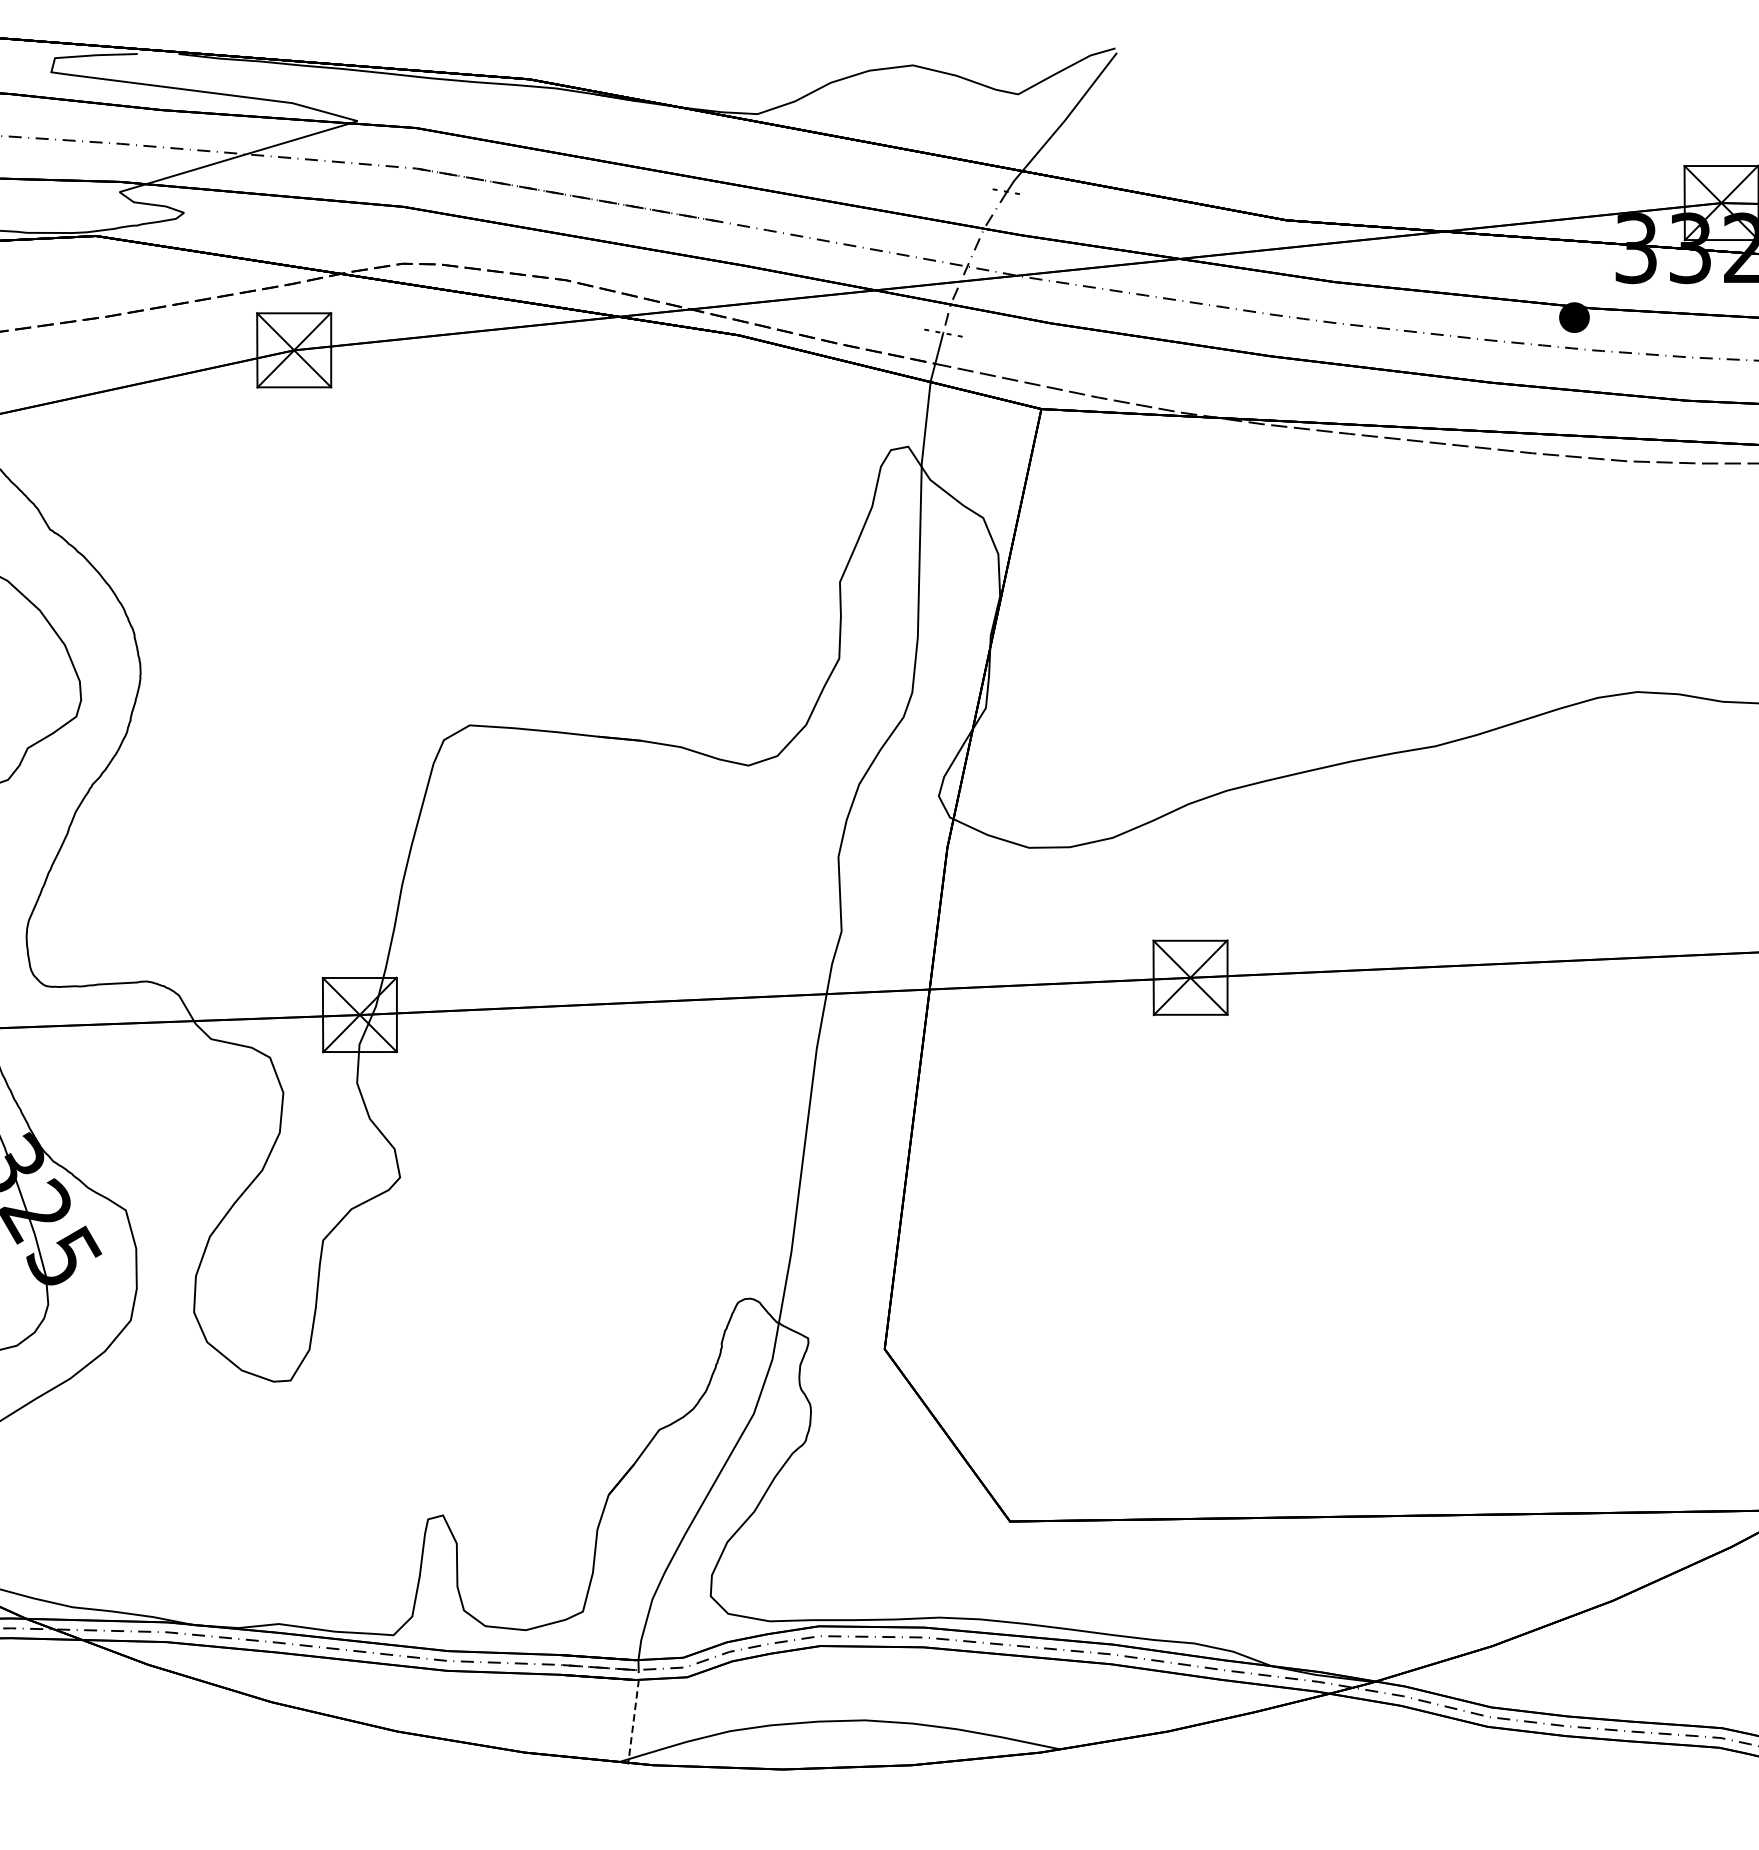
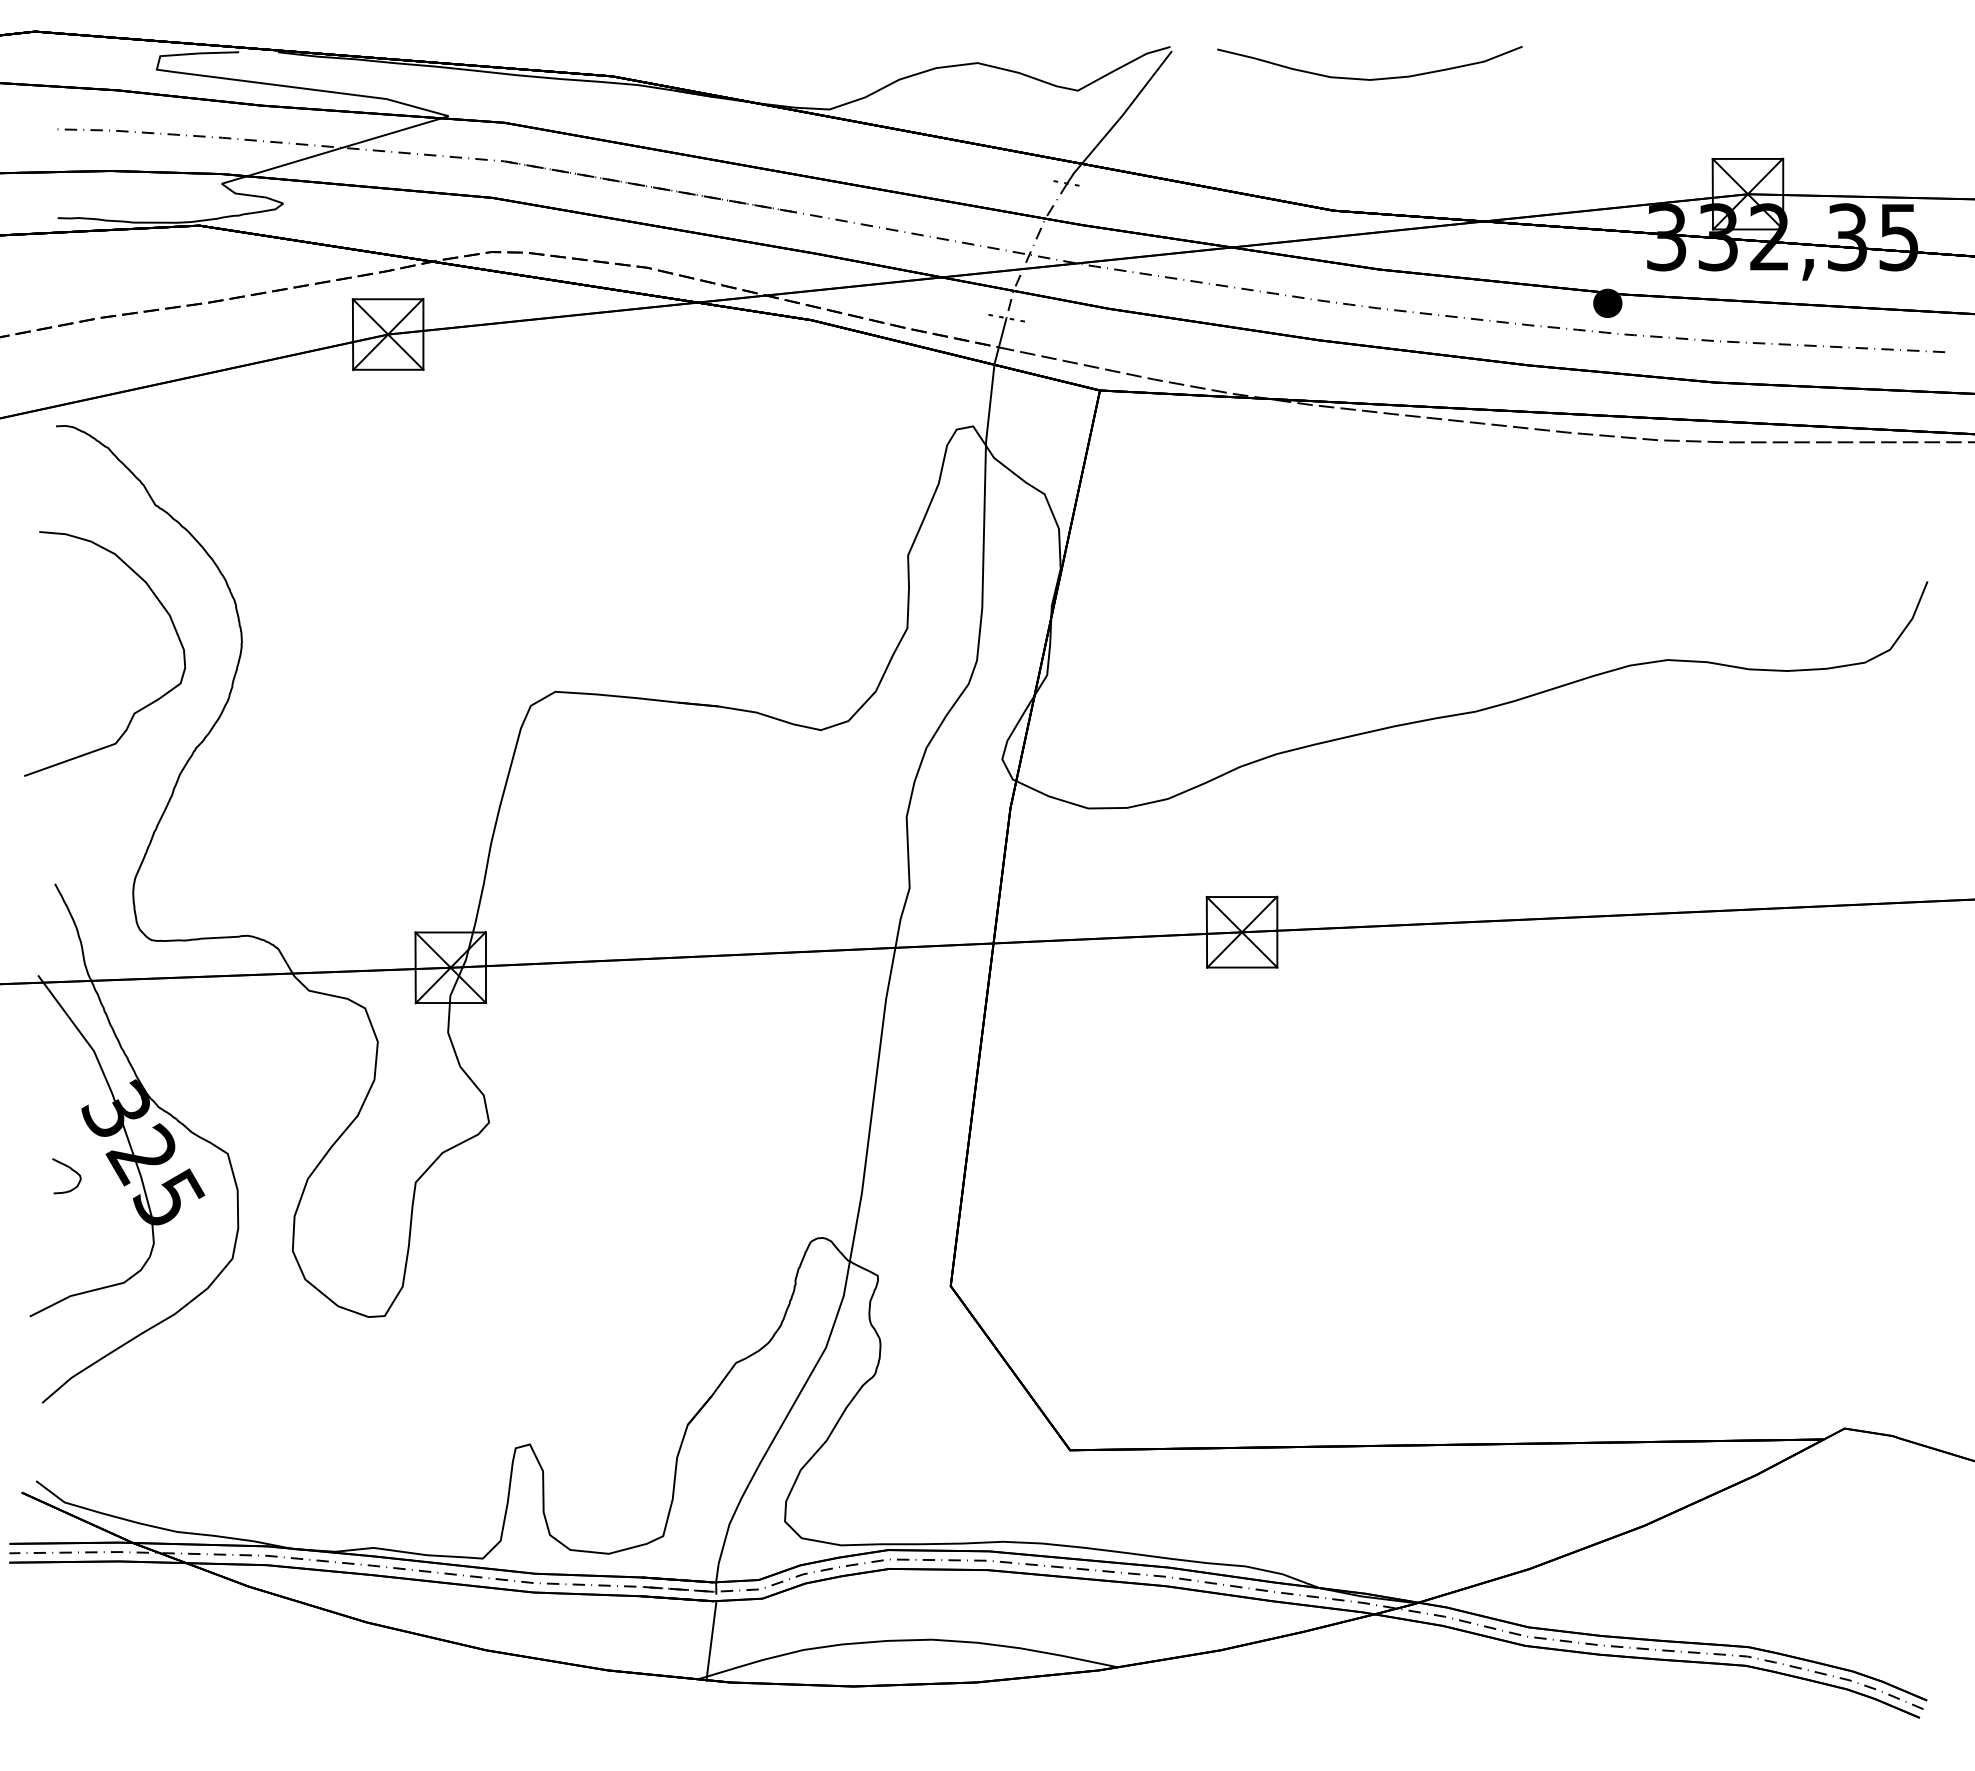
curve: (1322, 81) -> (1367, 78), added
line: (633, 1722) -> (711, 1641), dashed -> solid

